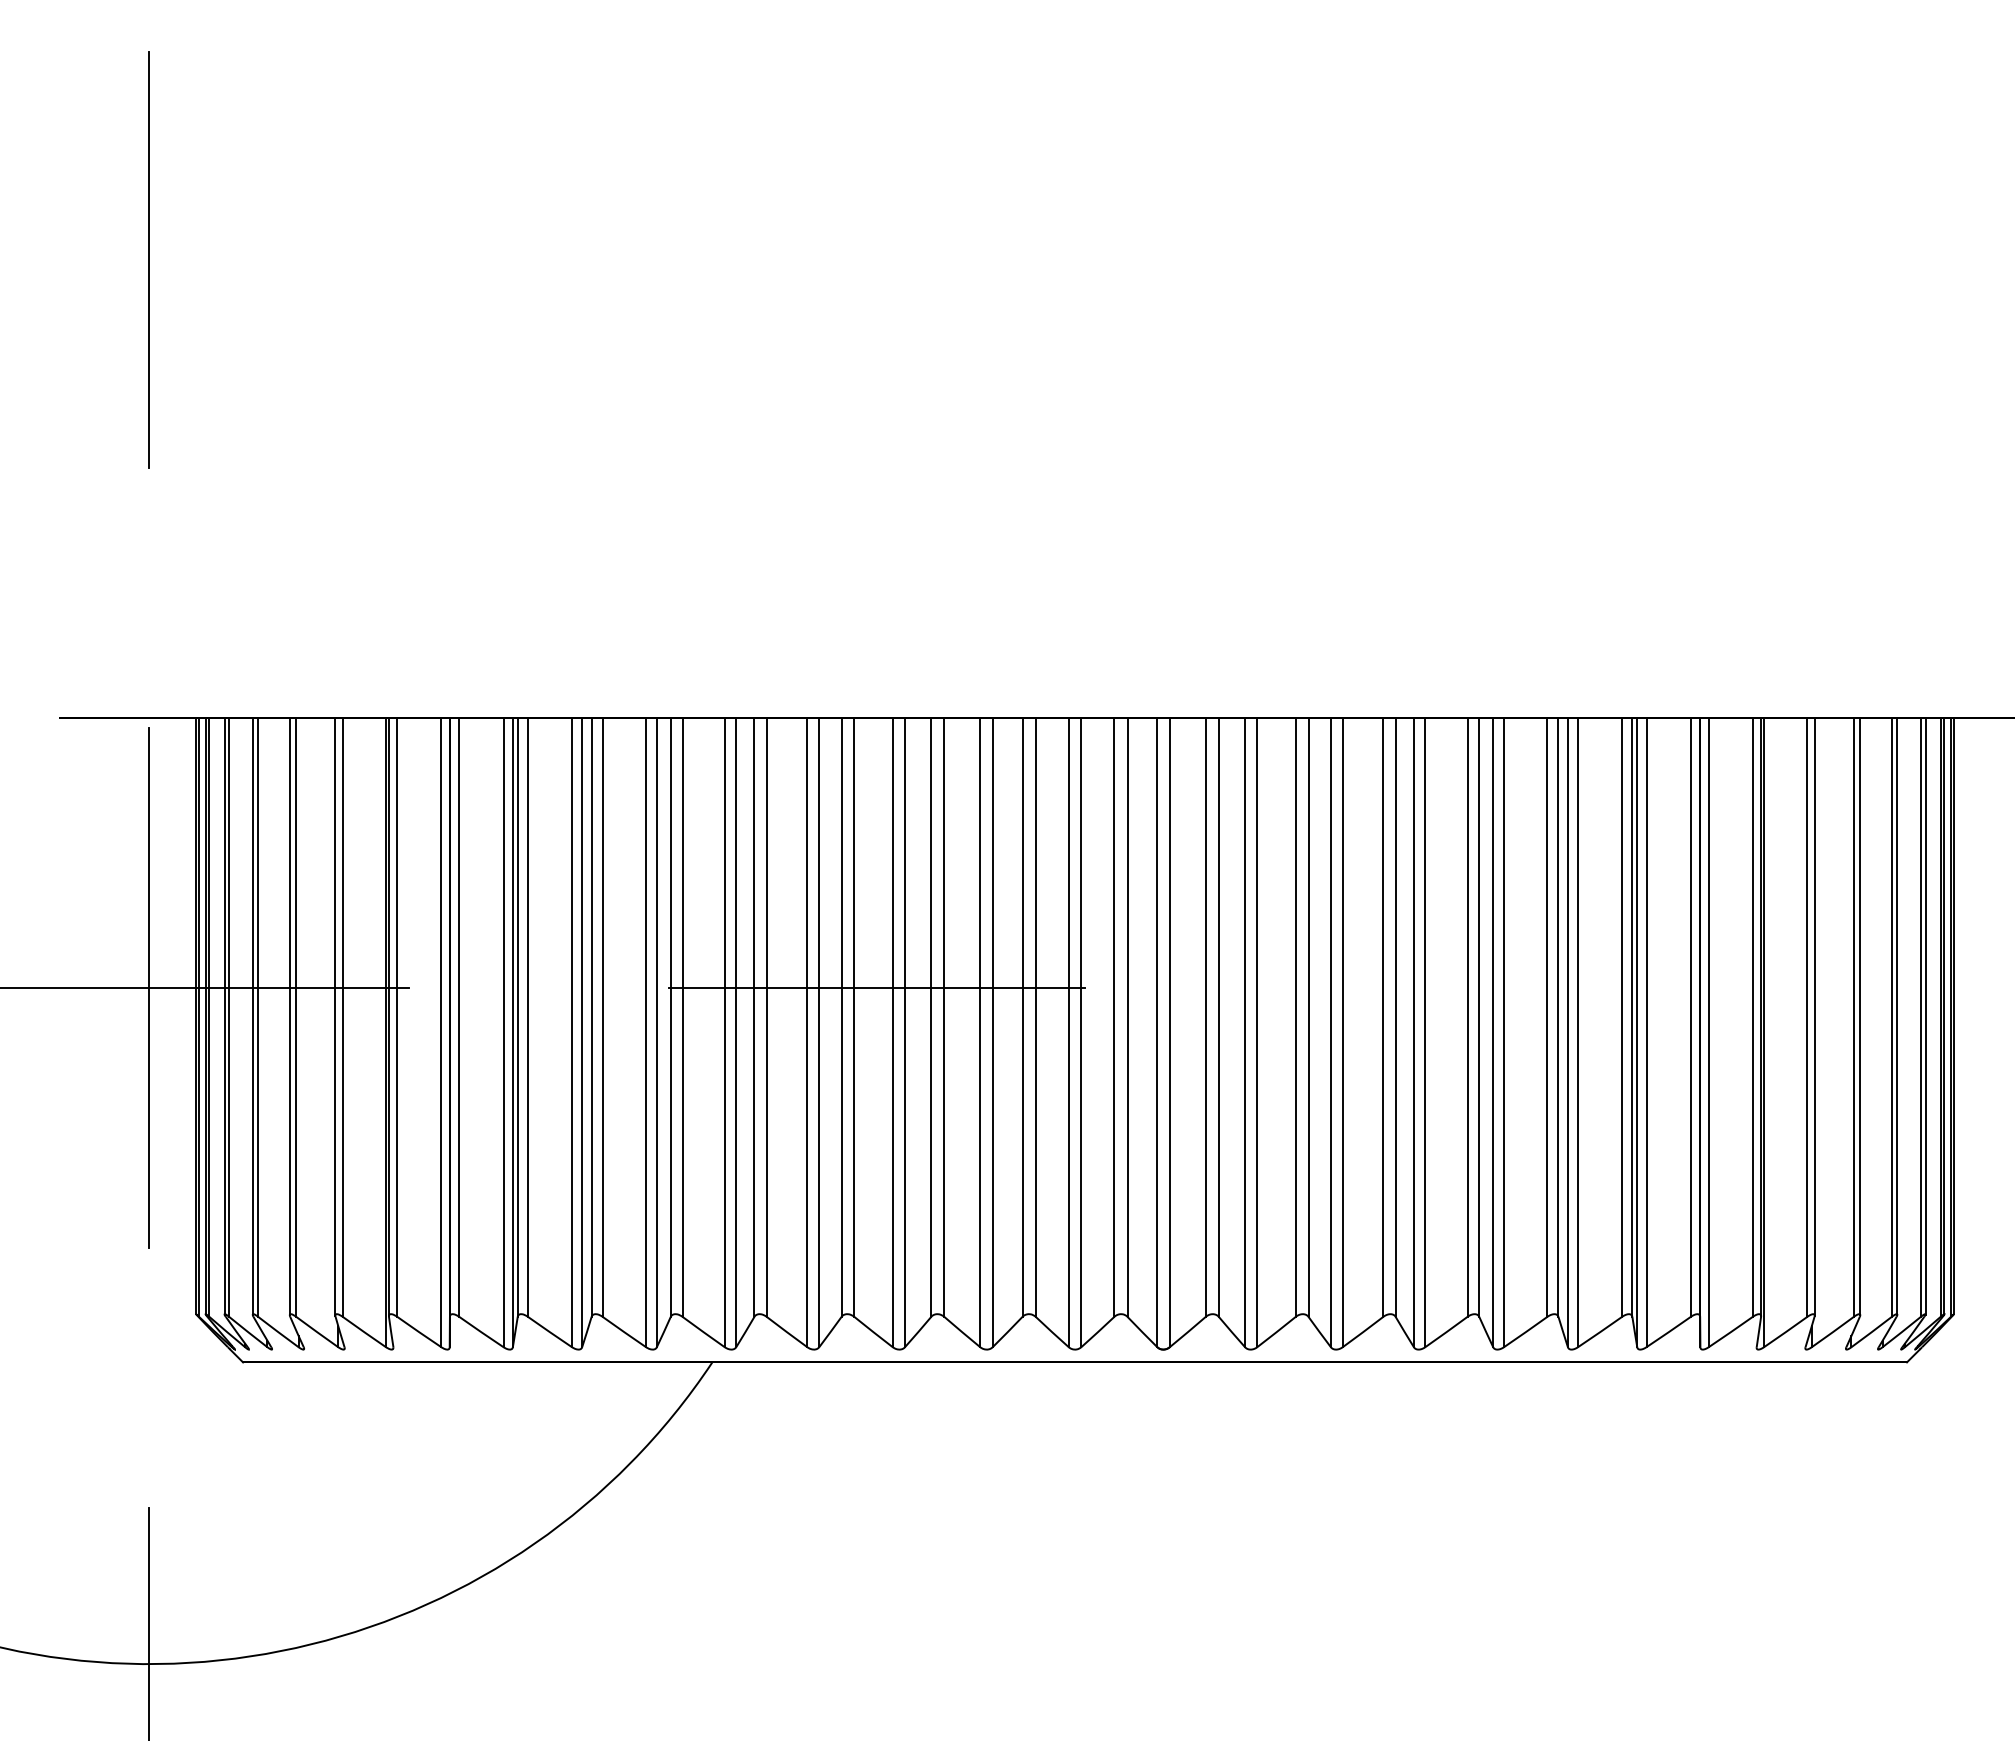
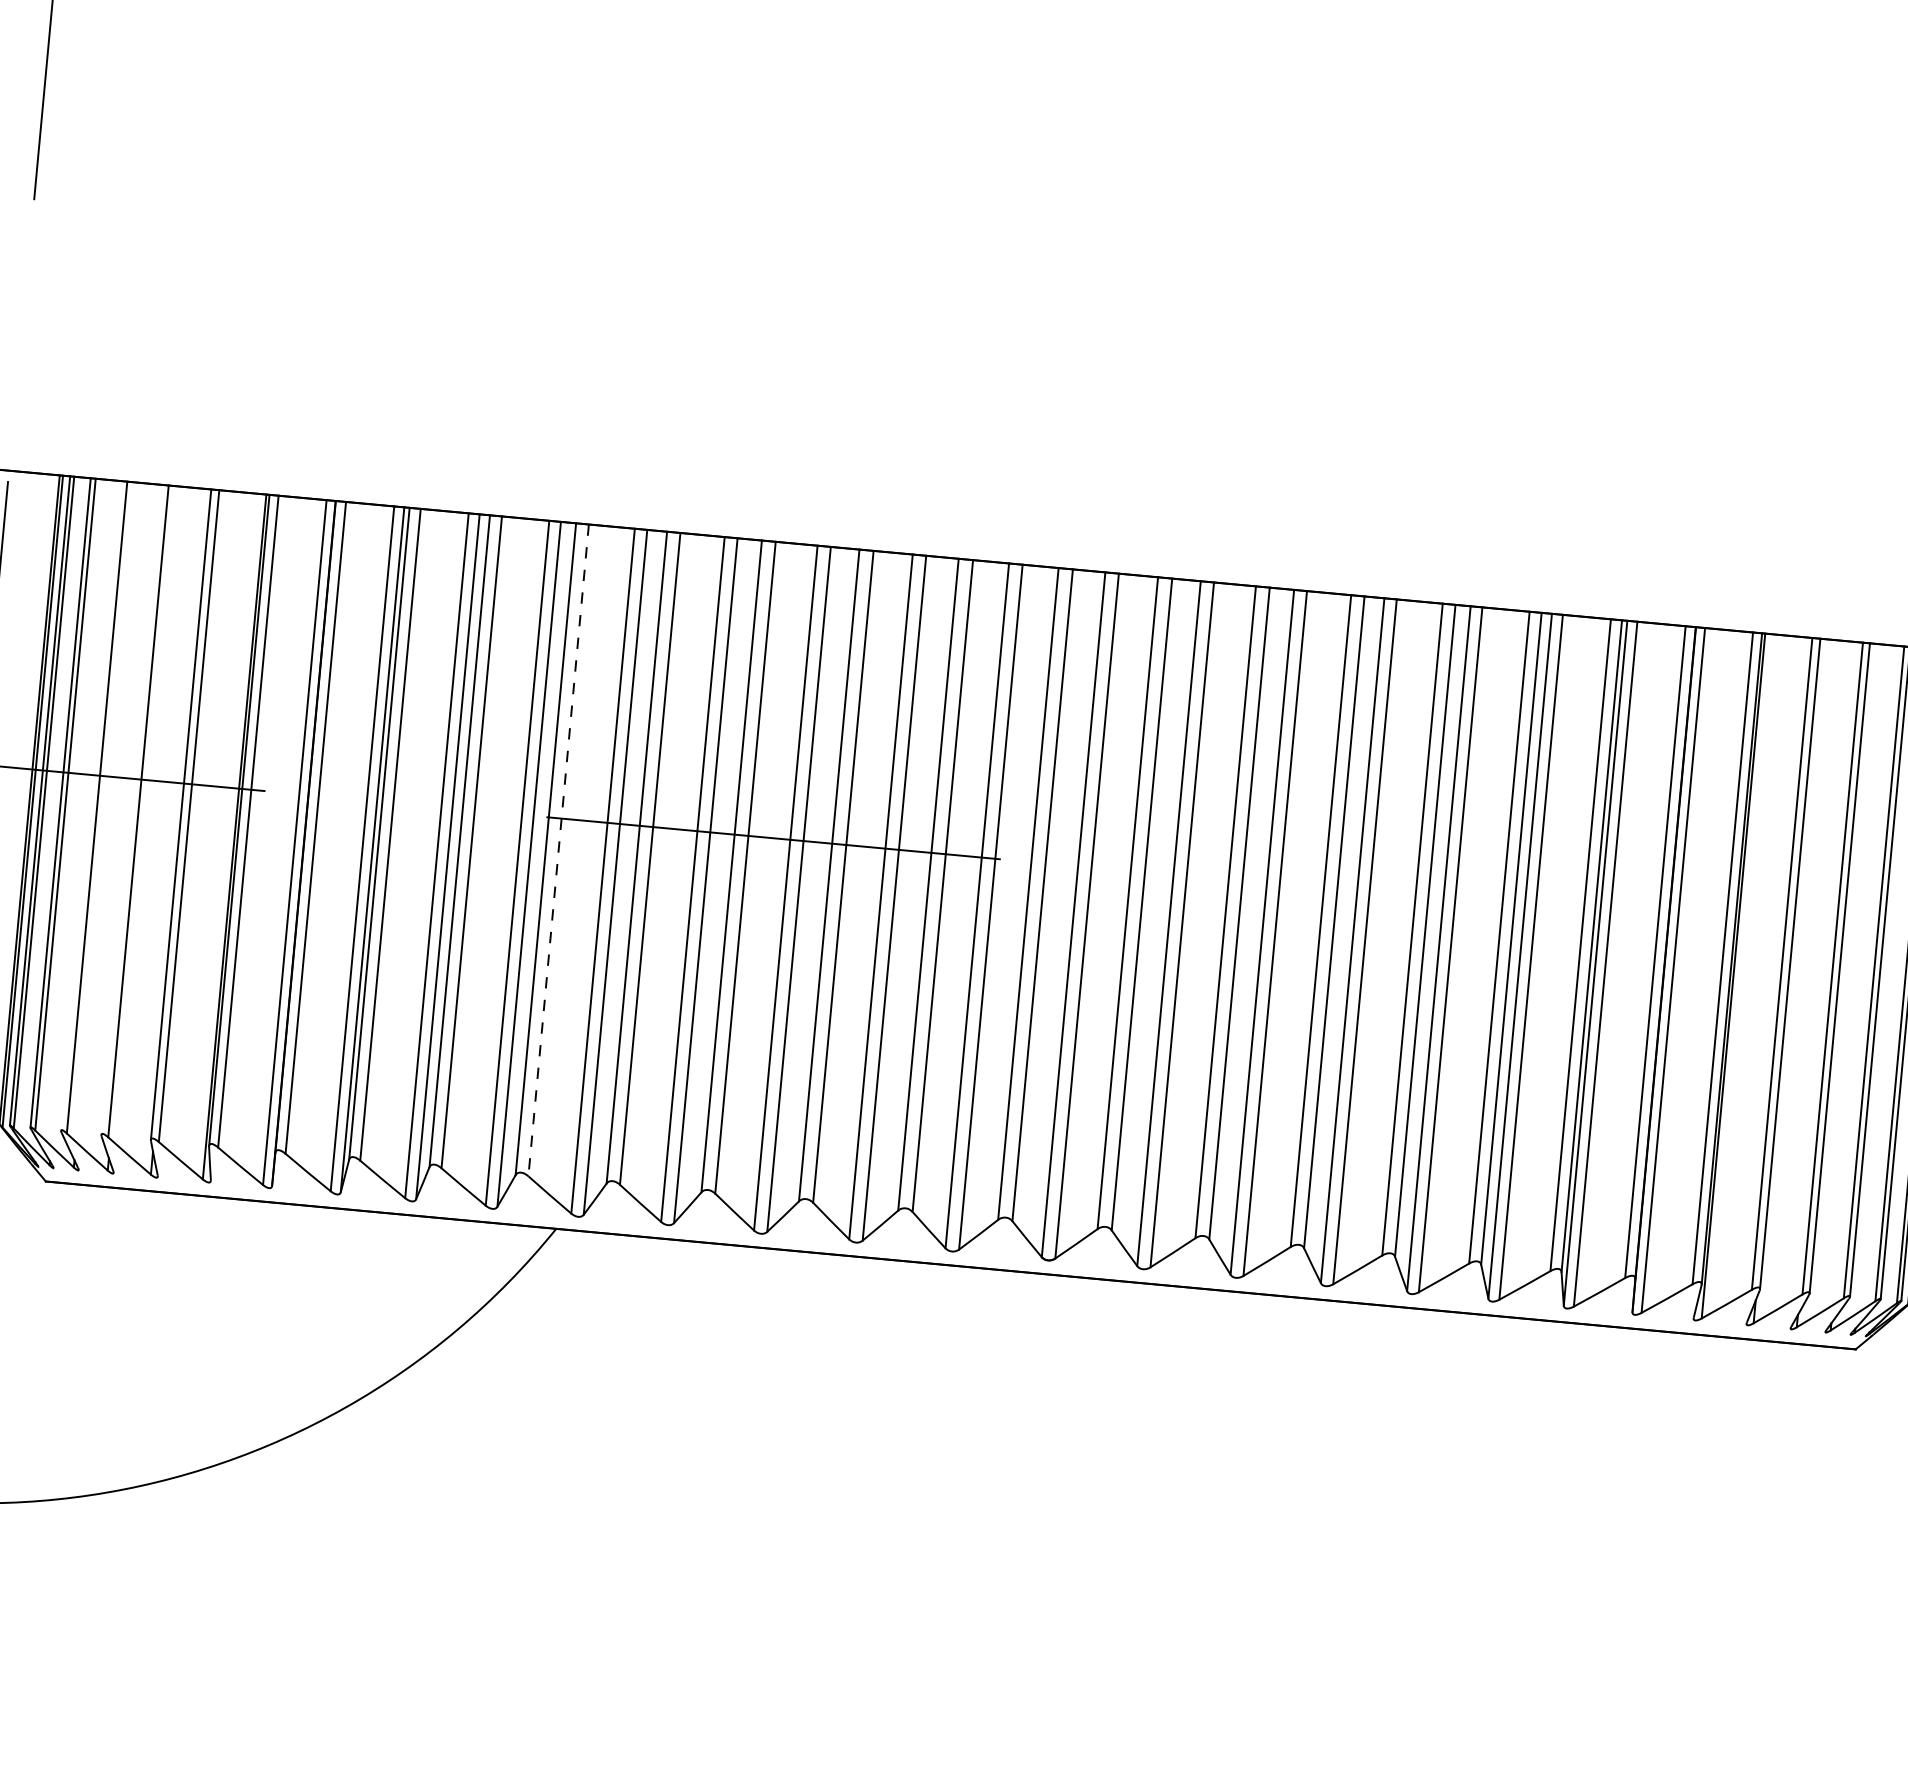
line: (252, 1015) -> (91, 805), removed
line: (289, 1016) -> (131, 809), removed
line: (682, 1017) -> (558, 850), solid -> dashed

